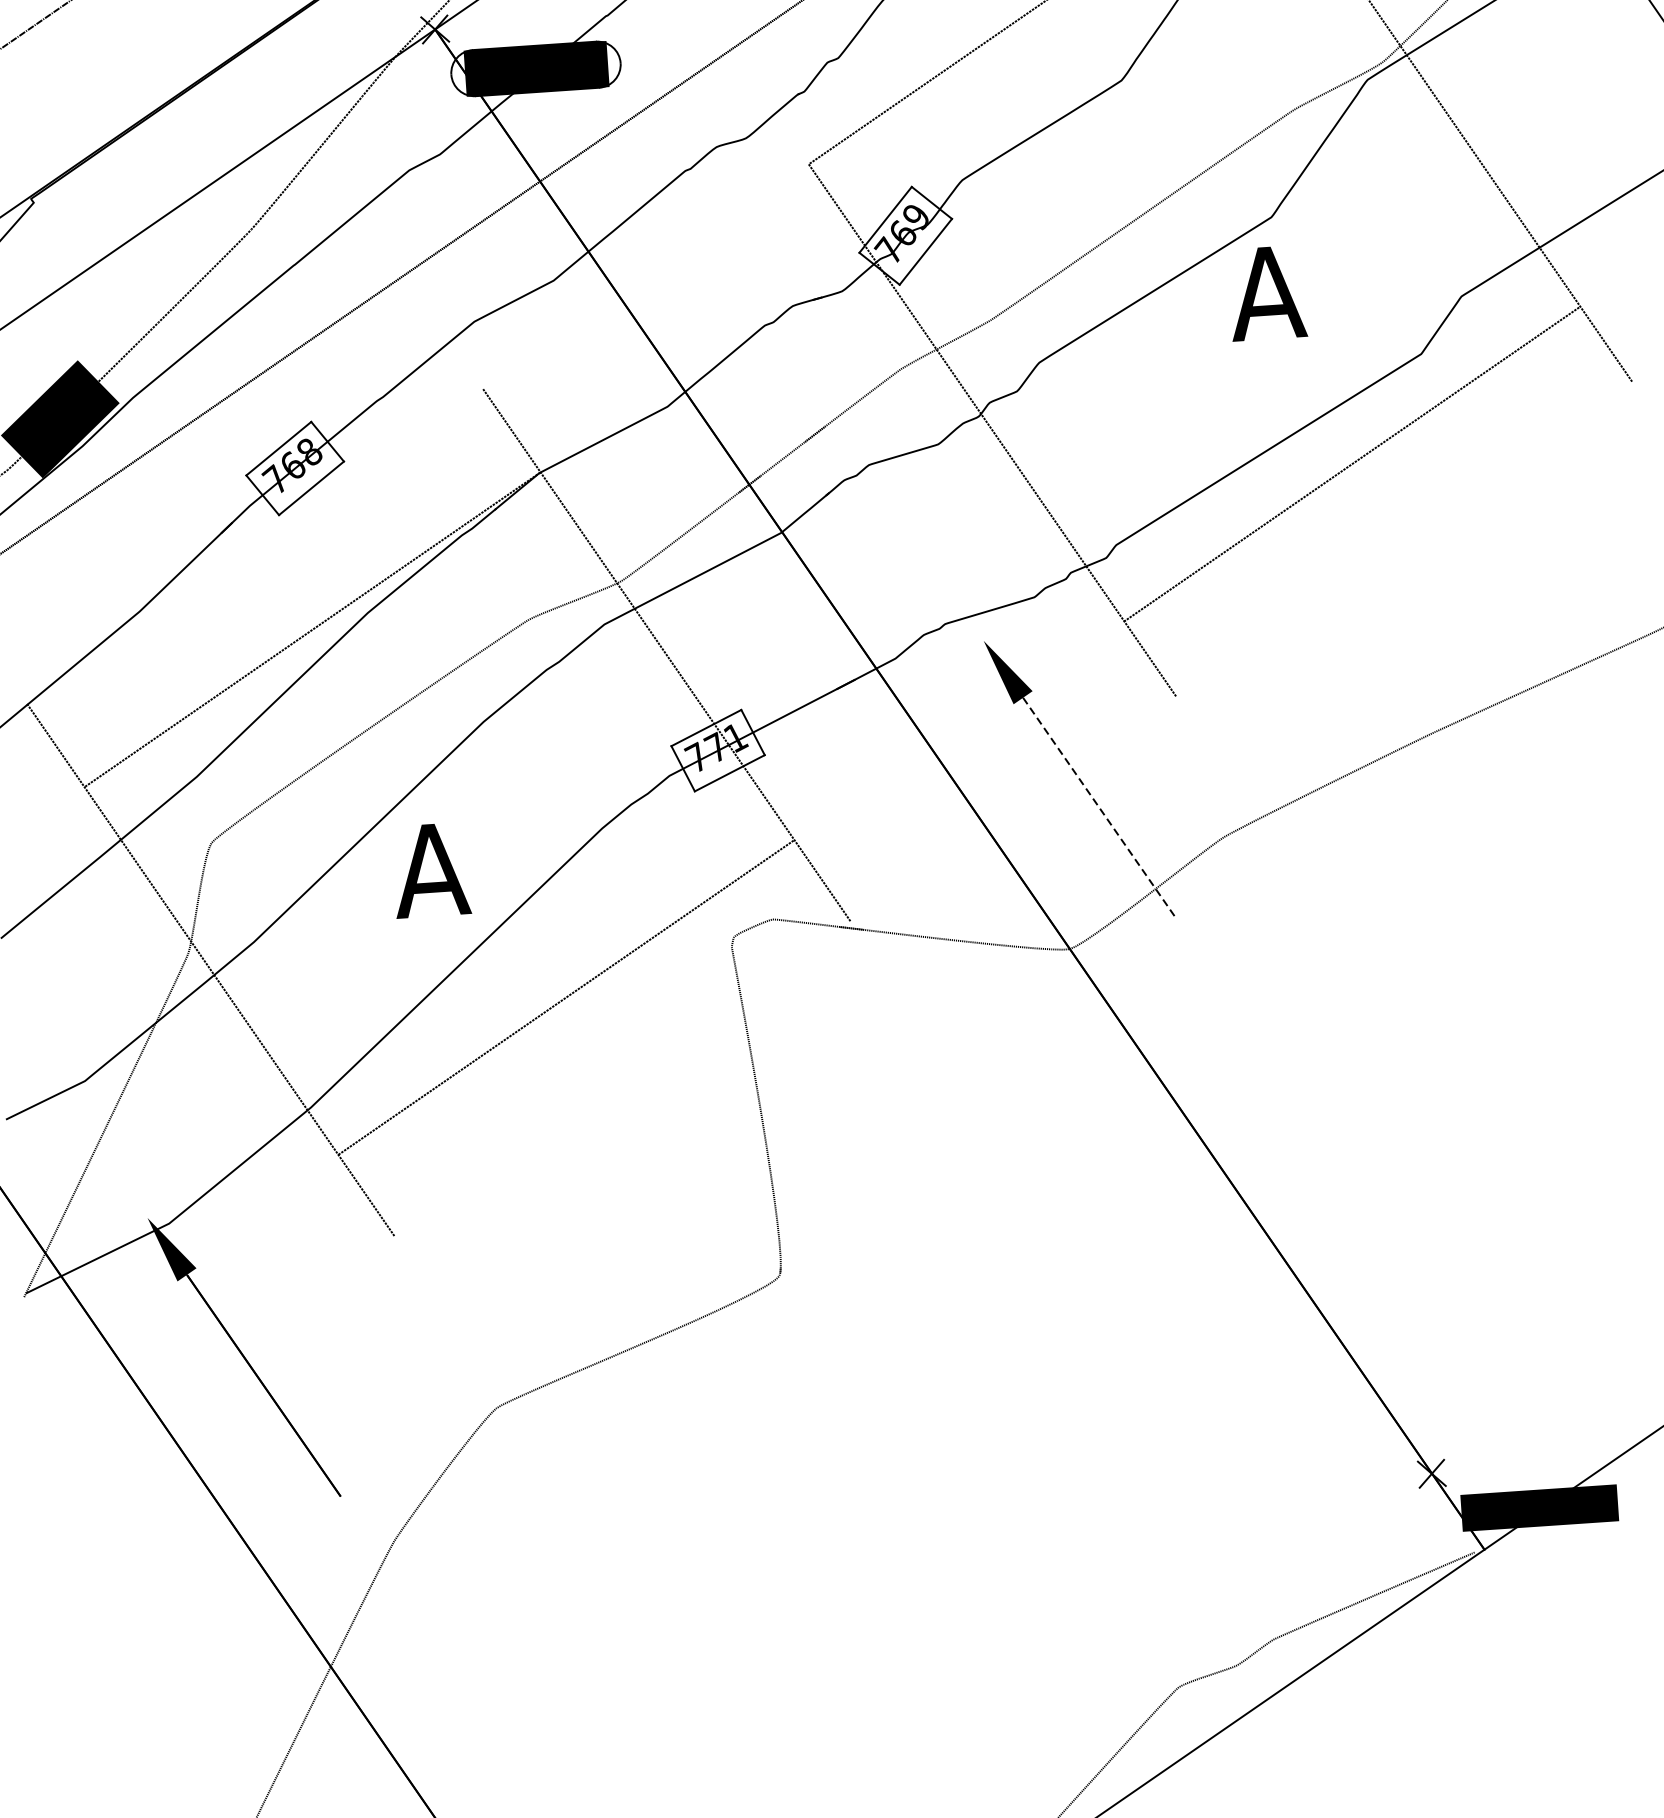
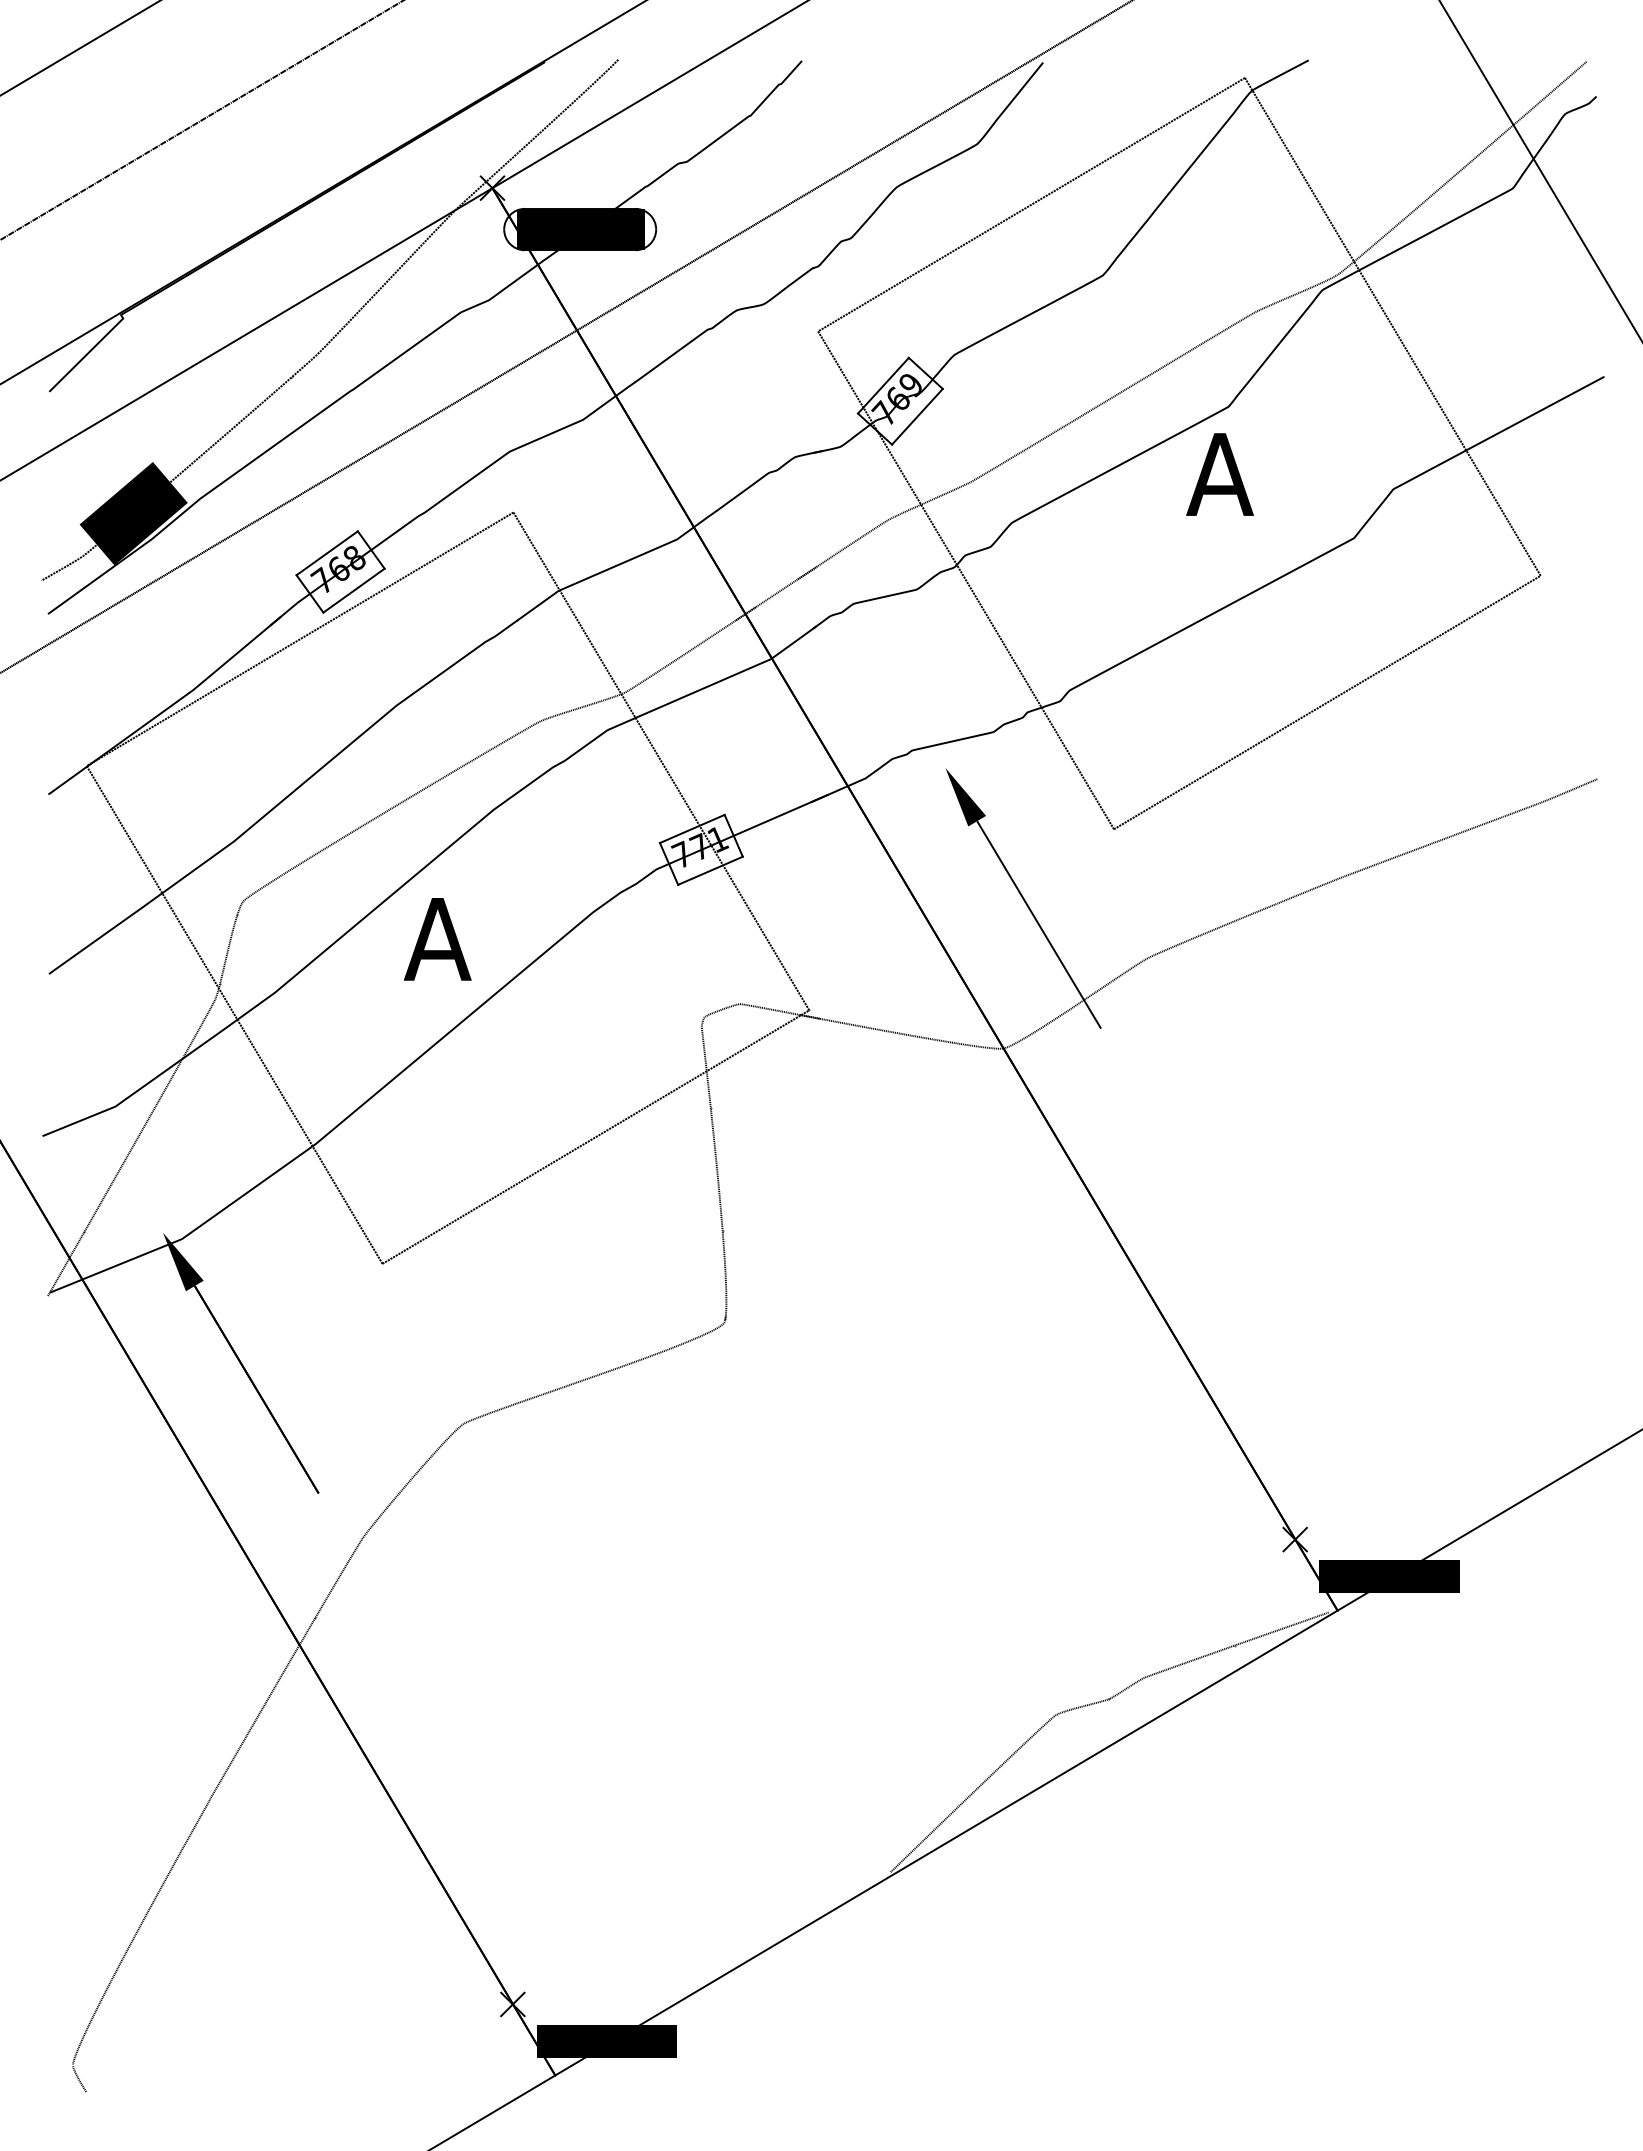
line: (1352, 464) -> (1327, 702), moved
line: (311, 630) -> (299, 639), moved
line: (1100, 808) -> (1039, 924), dashed -> solid
line: (566, 996) -> (595, 1136), moved

